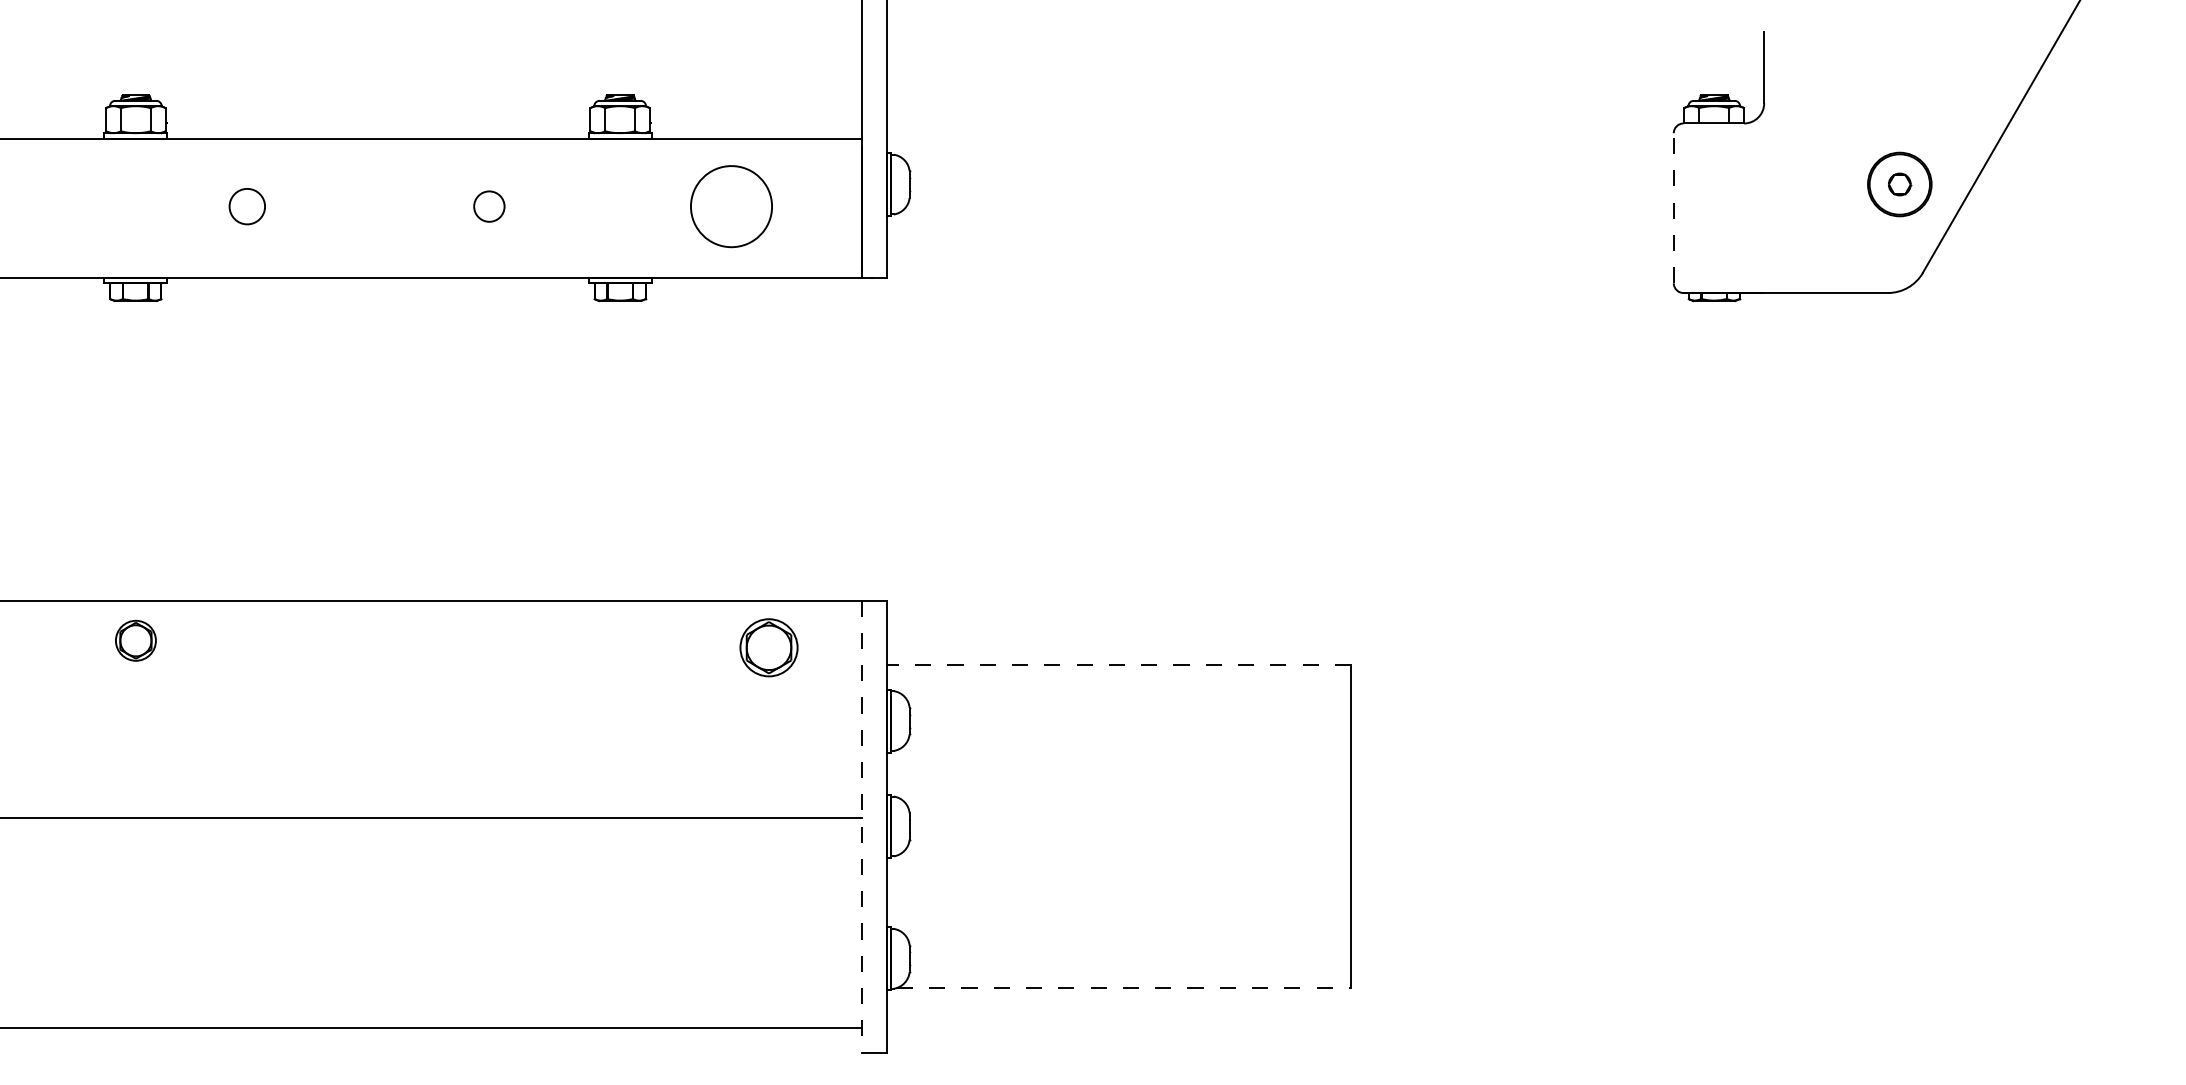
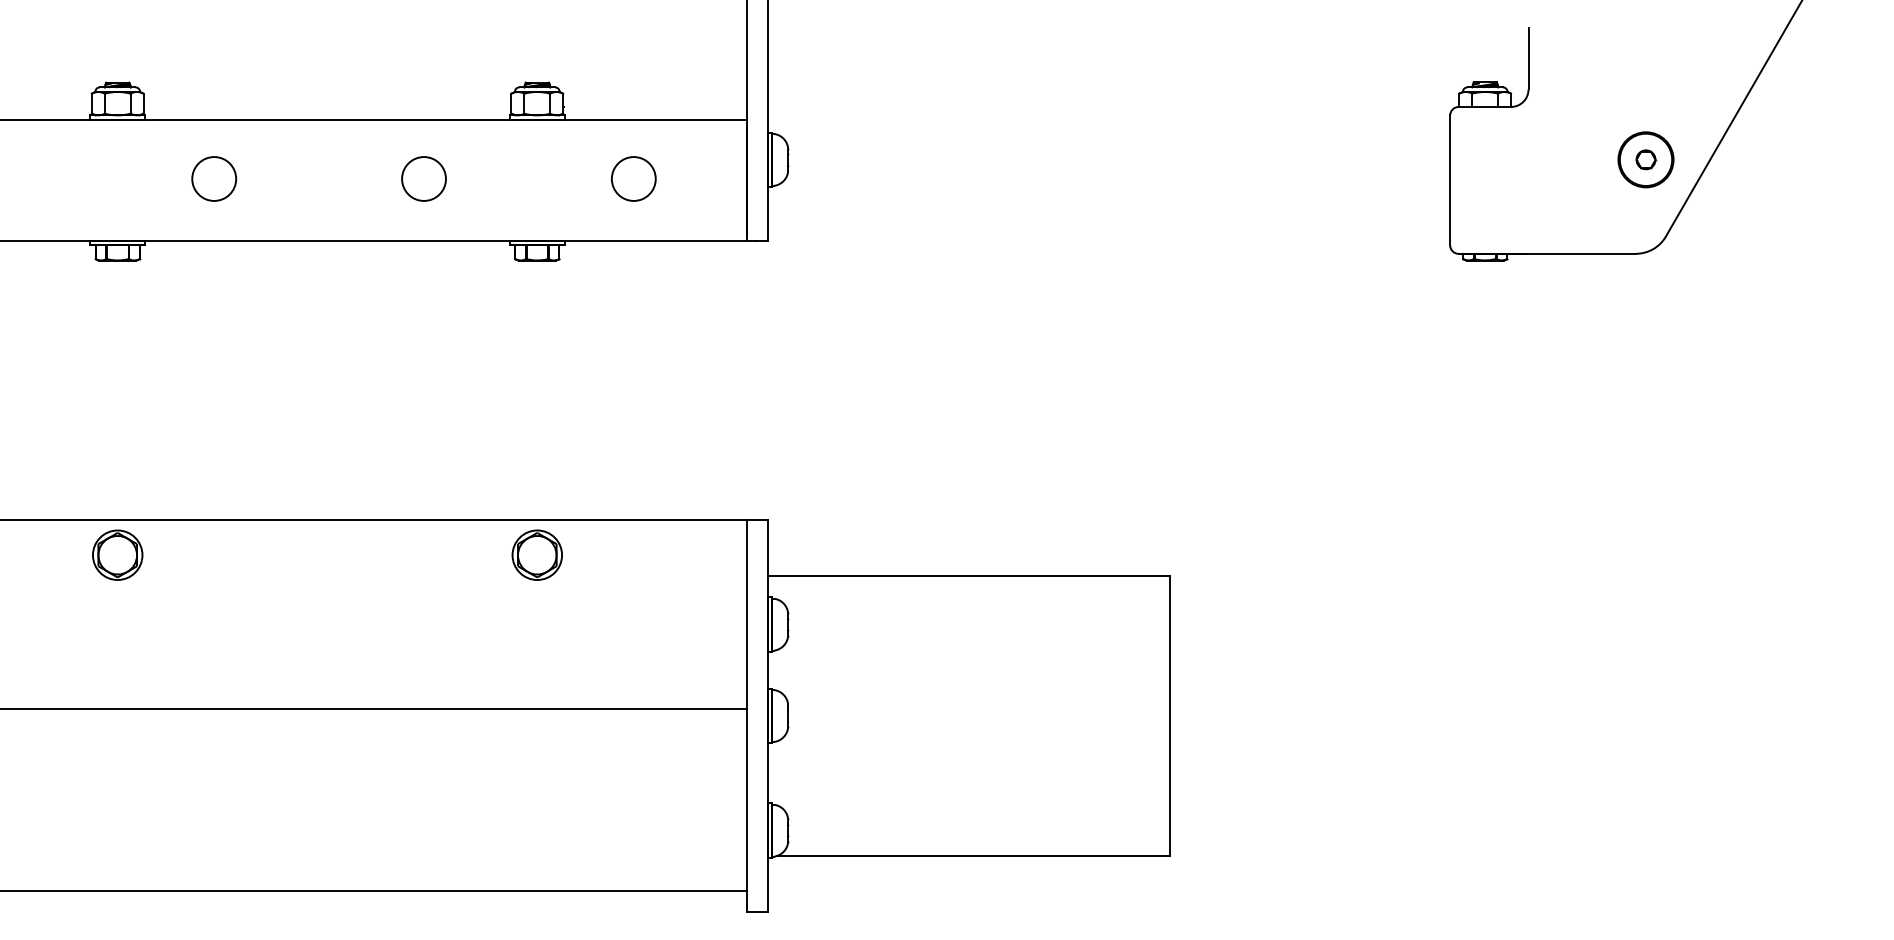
circle: (247, 206) -> (214, 178), size x1.43
circle: (488, 206) -> (423, 178), size x1.67
circle: (731, 206) -> (633, 178), size x0.62
line: (1674, 207) -> (1450, 179), dashed -> solid
part: (135, 640) -> (117, 554), size x1.43
part: (768, 646) -> (536, 554), moved
line: (1117, 665) -> (968, 576), dashed -> solid
line: (862, 827) -> (747, 716), dashed -> solid
line: (1123, 987) -> (973, 855), dashed -> solid

